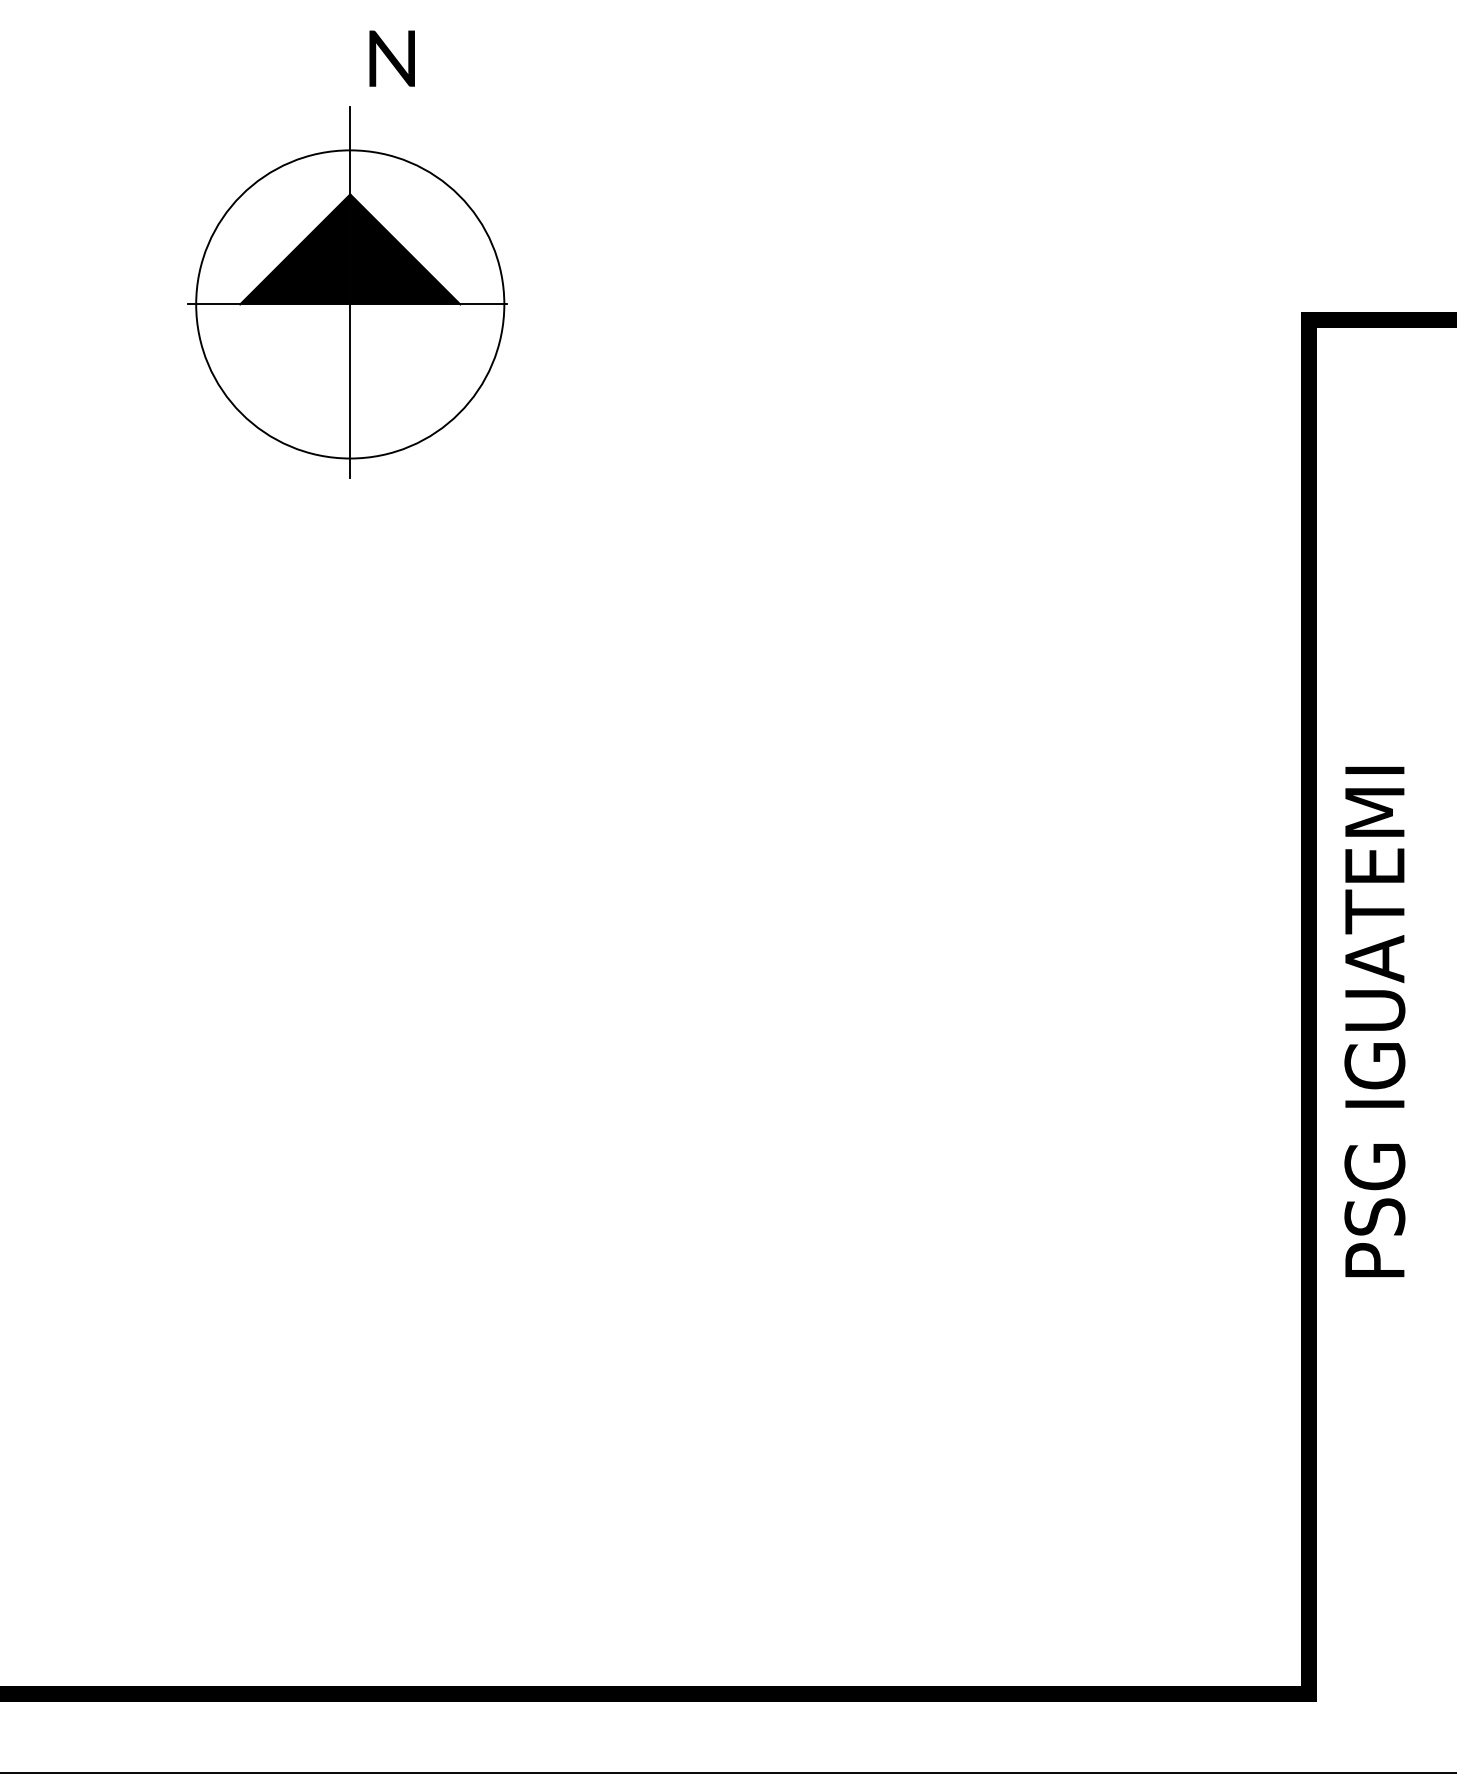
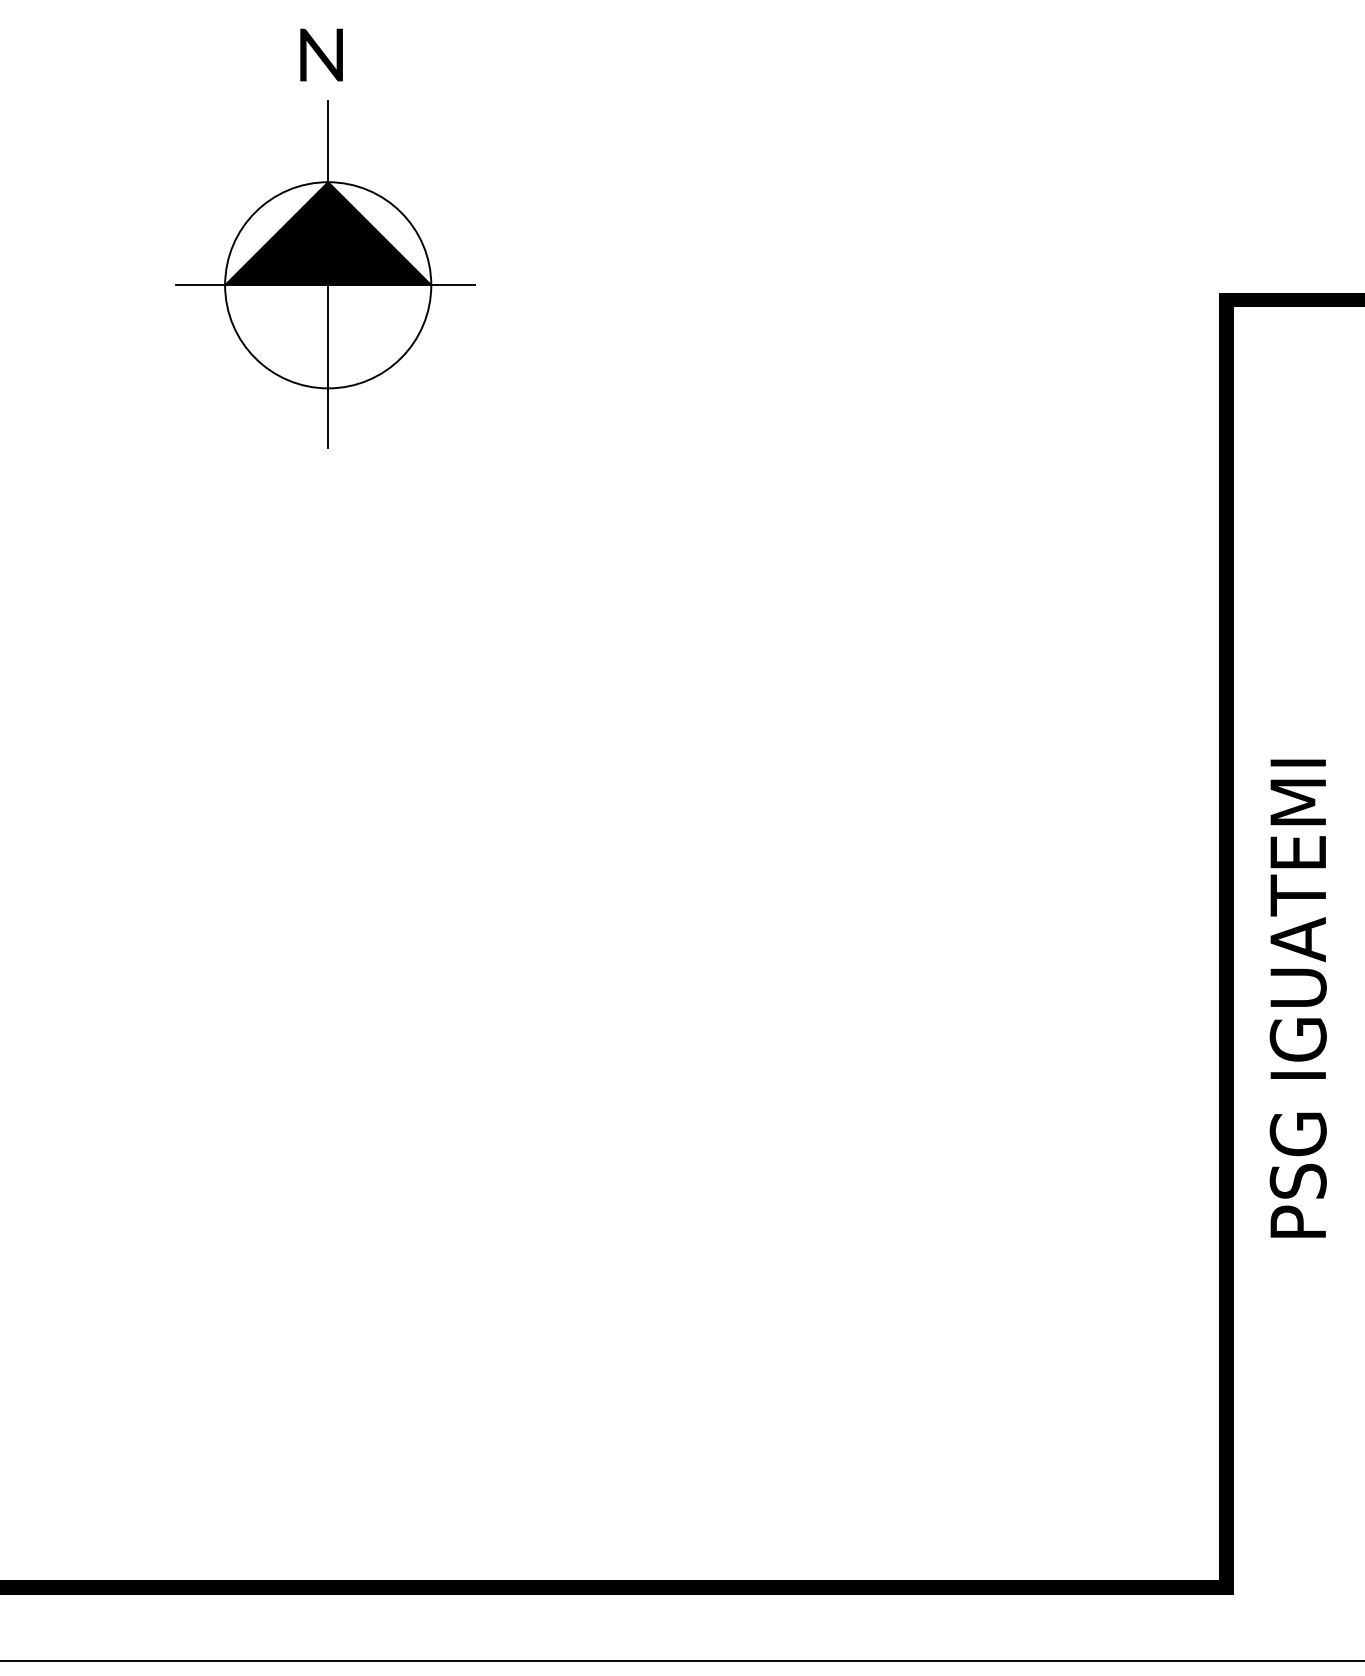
text: (391, 58) -> (320, 54), moved
circle: (350, 304) -> (328, 285), size x0.71
text: (1374, 1021) -> (1297, 998), moved

